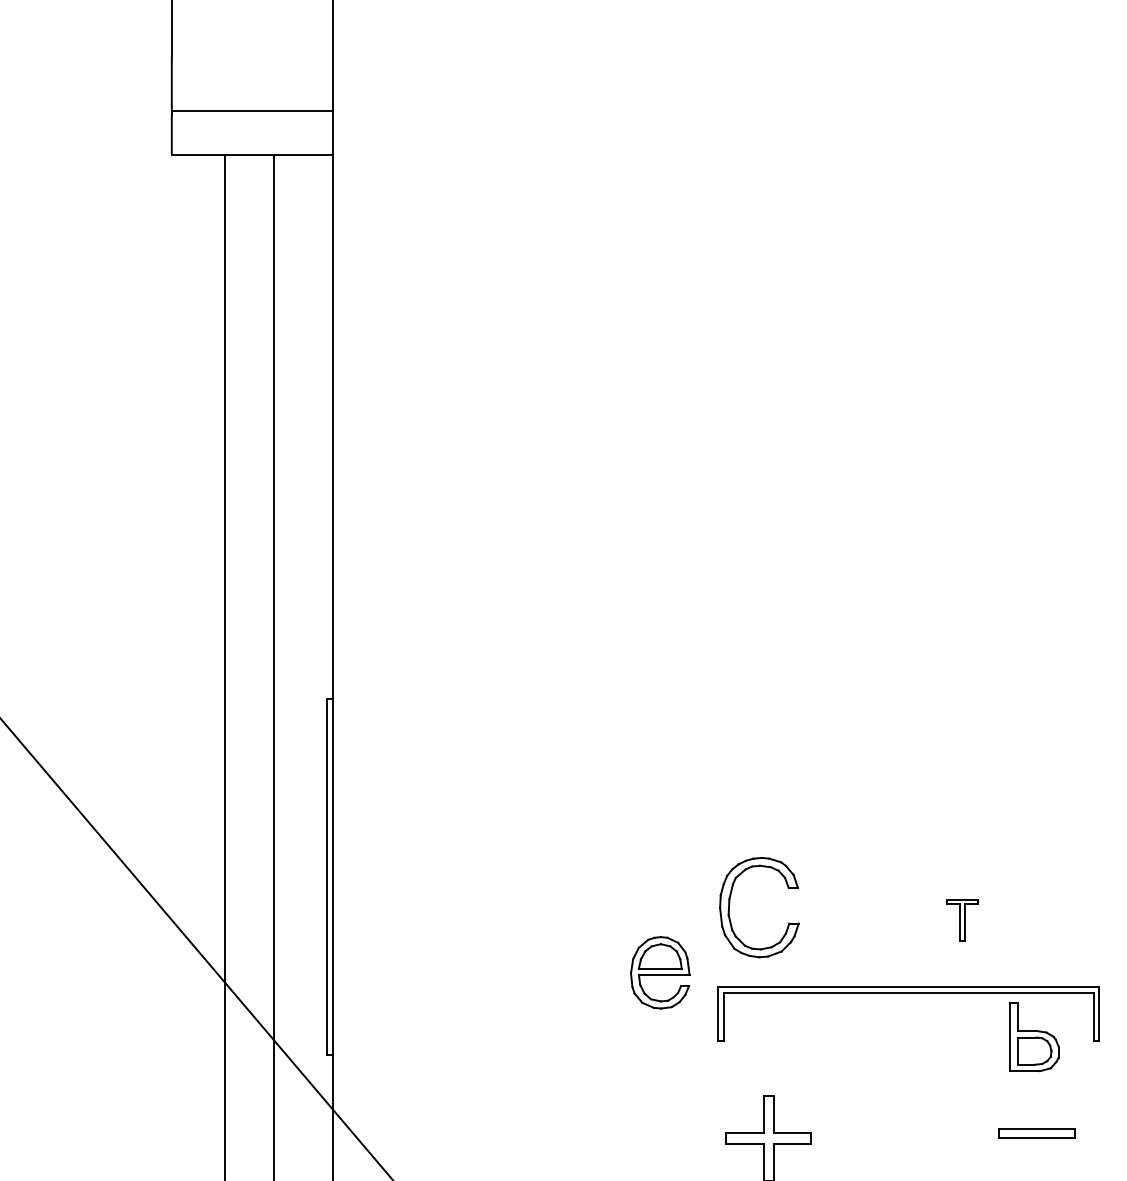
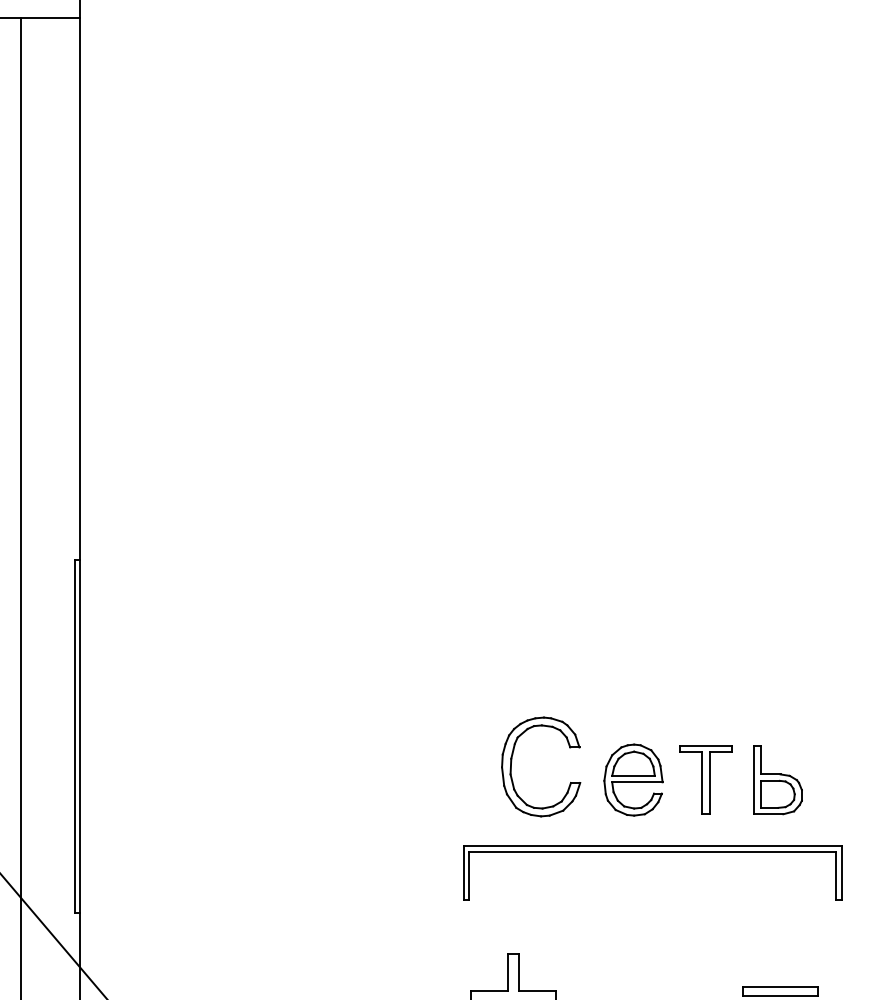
part: (730, 903) -> (512, 762), moved
part: (962, 920) -> (706, 779), size x1.67
part: (660, 972) -> (633, 779), moved
part: (1034, 1037) -> (777, 780), moved

